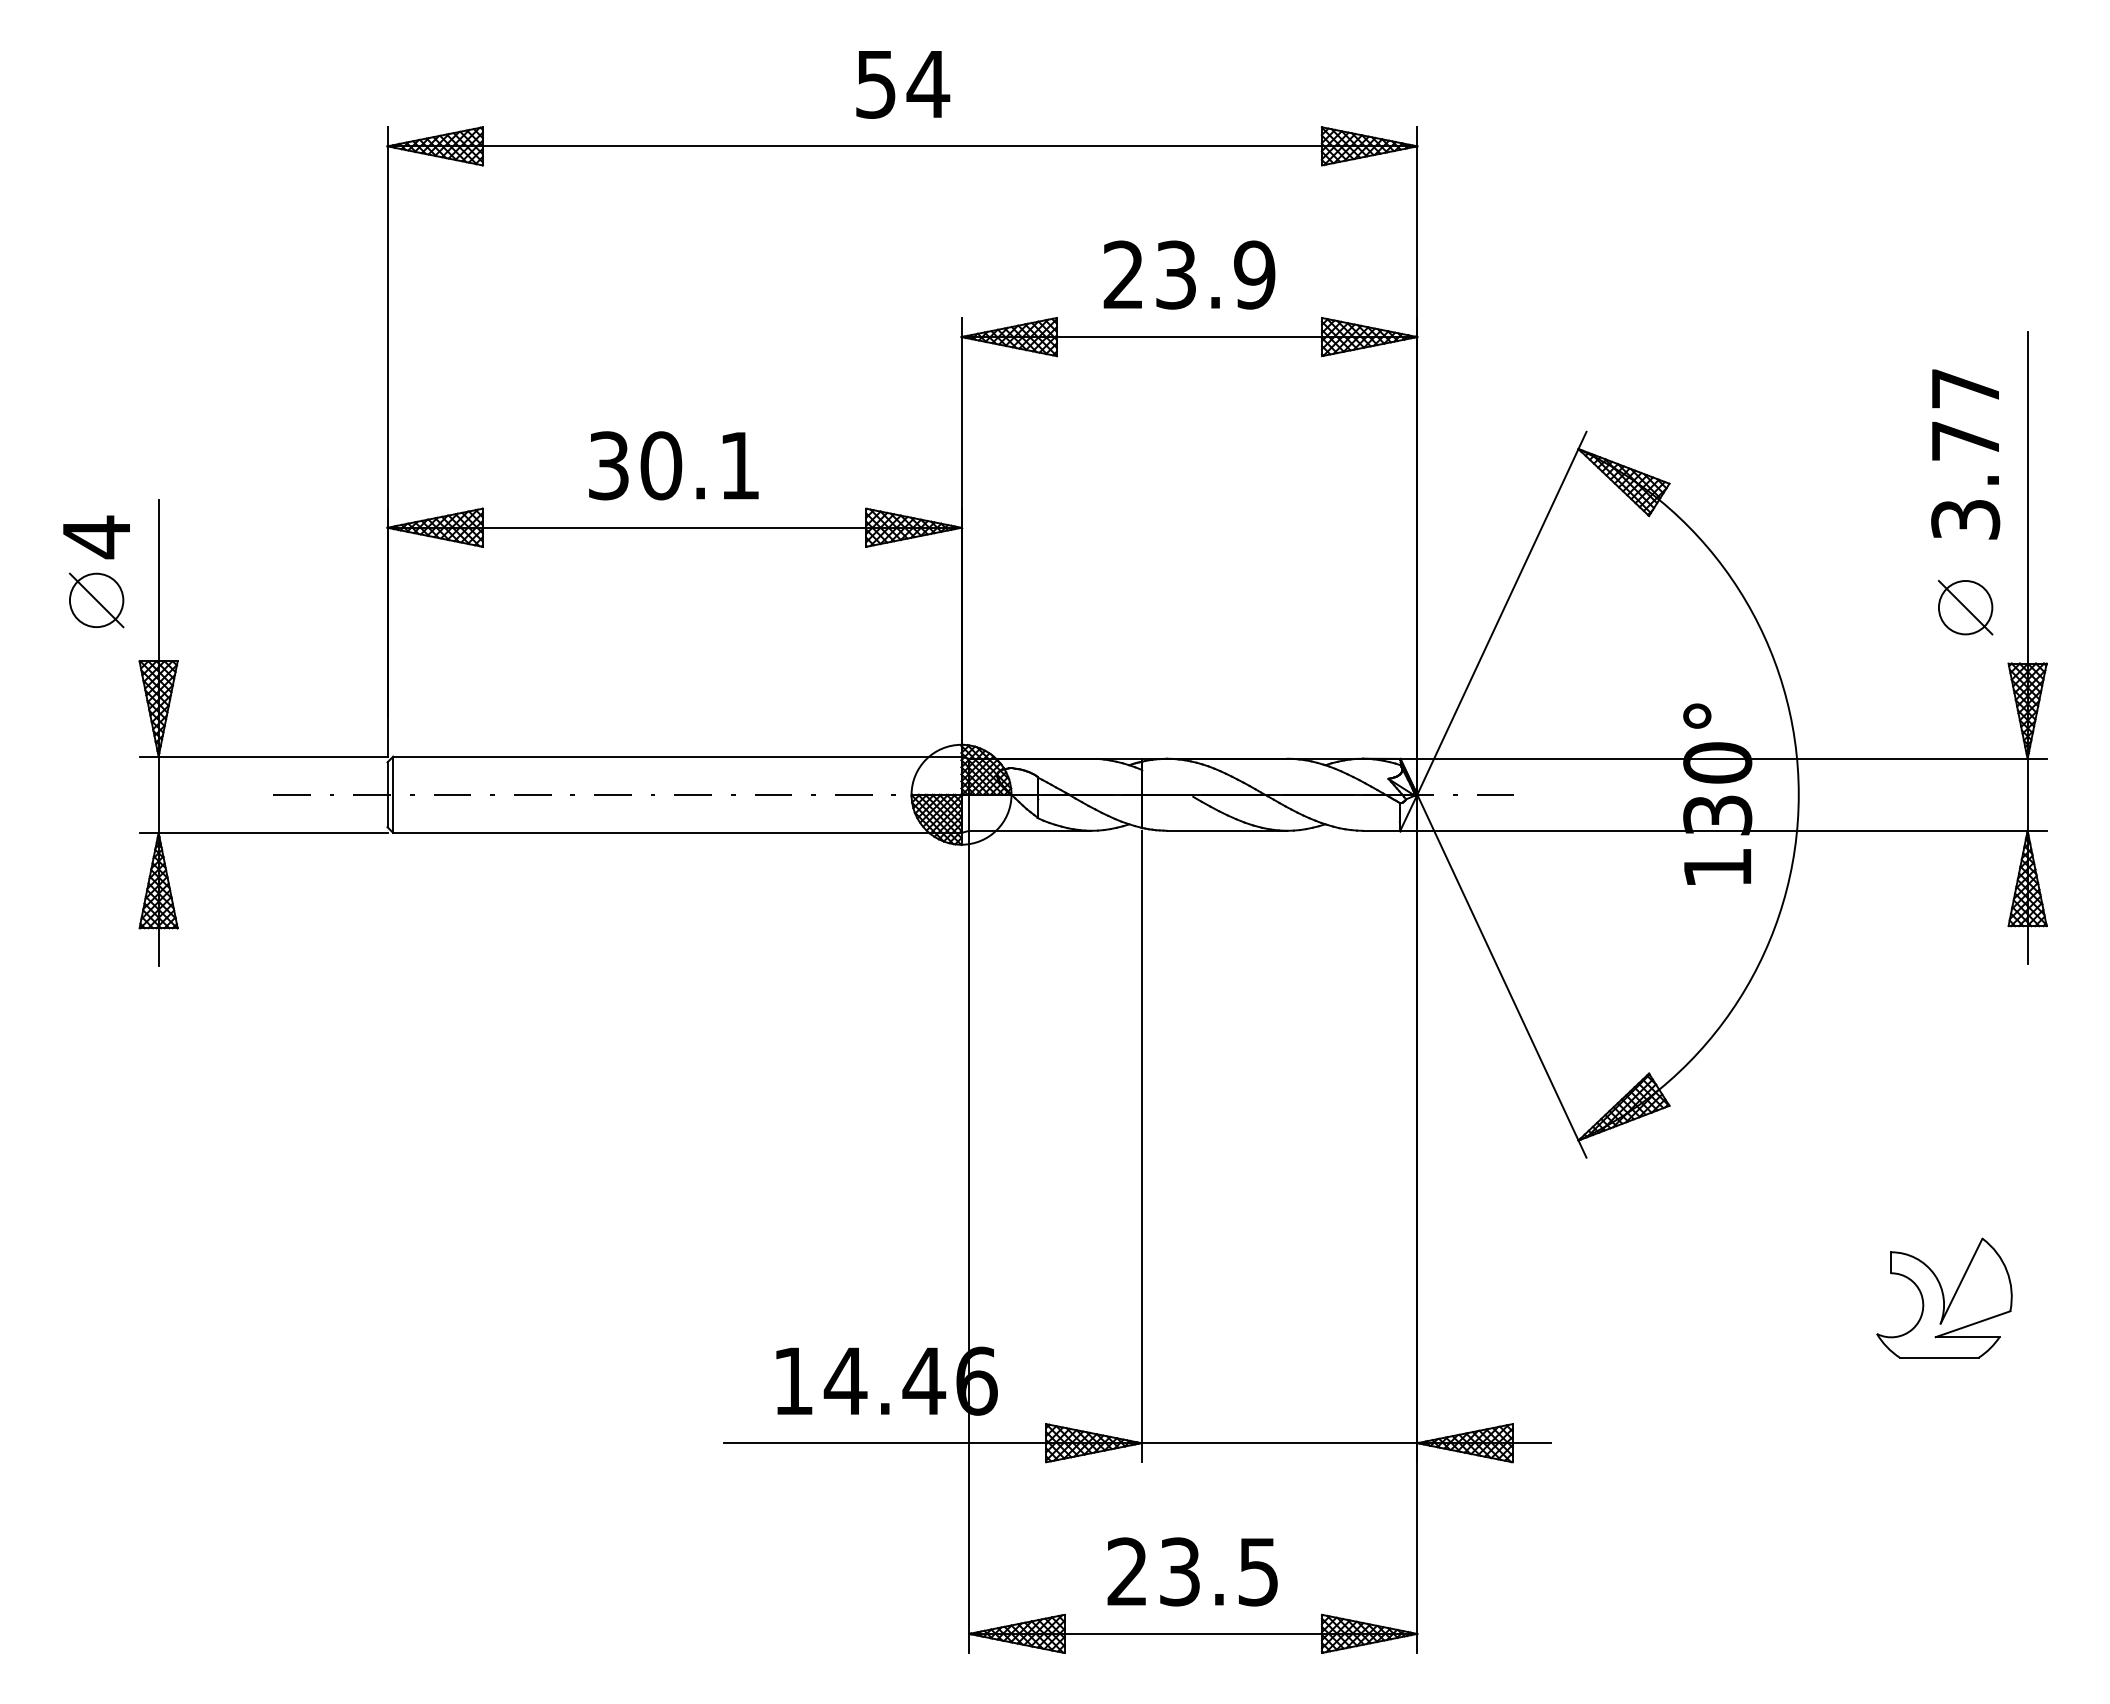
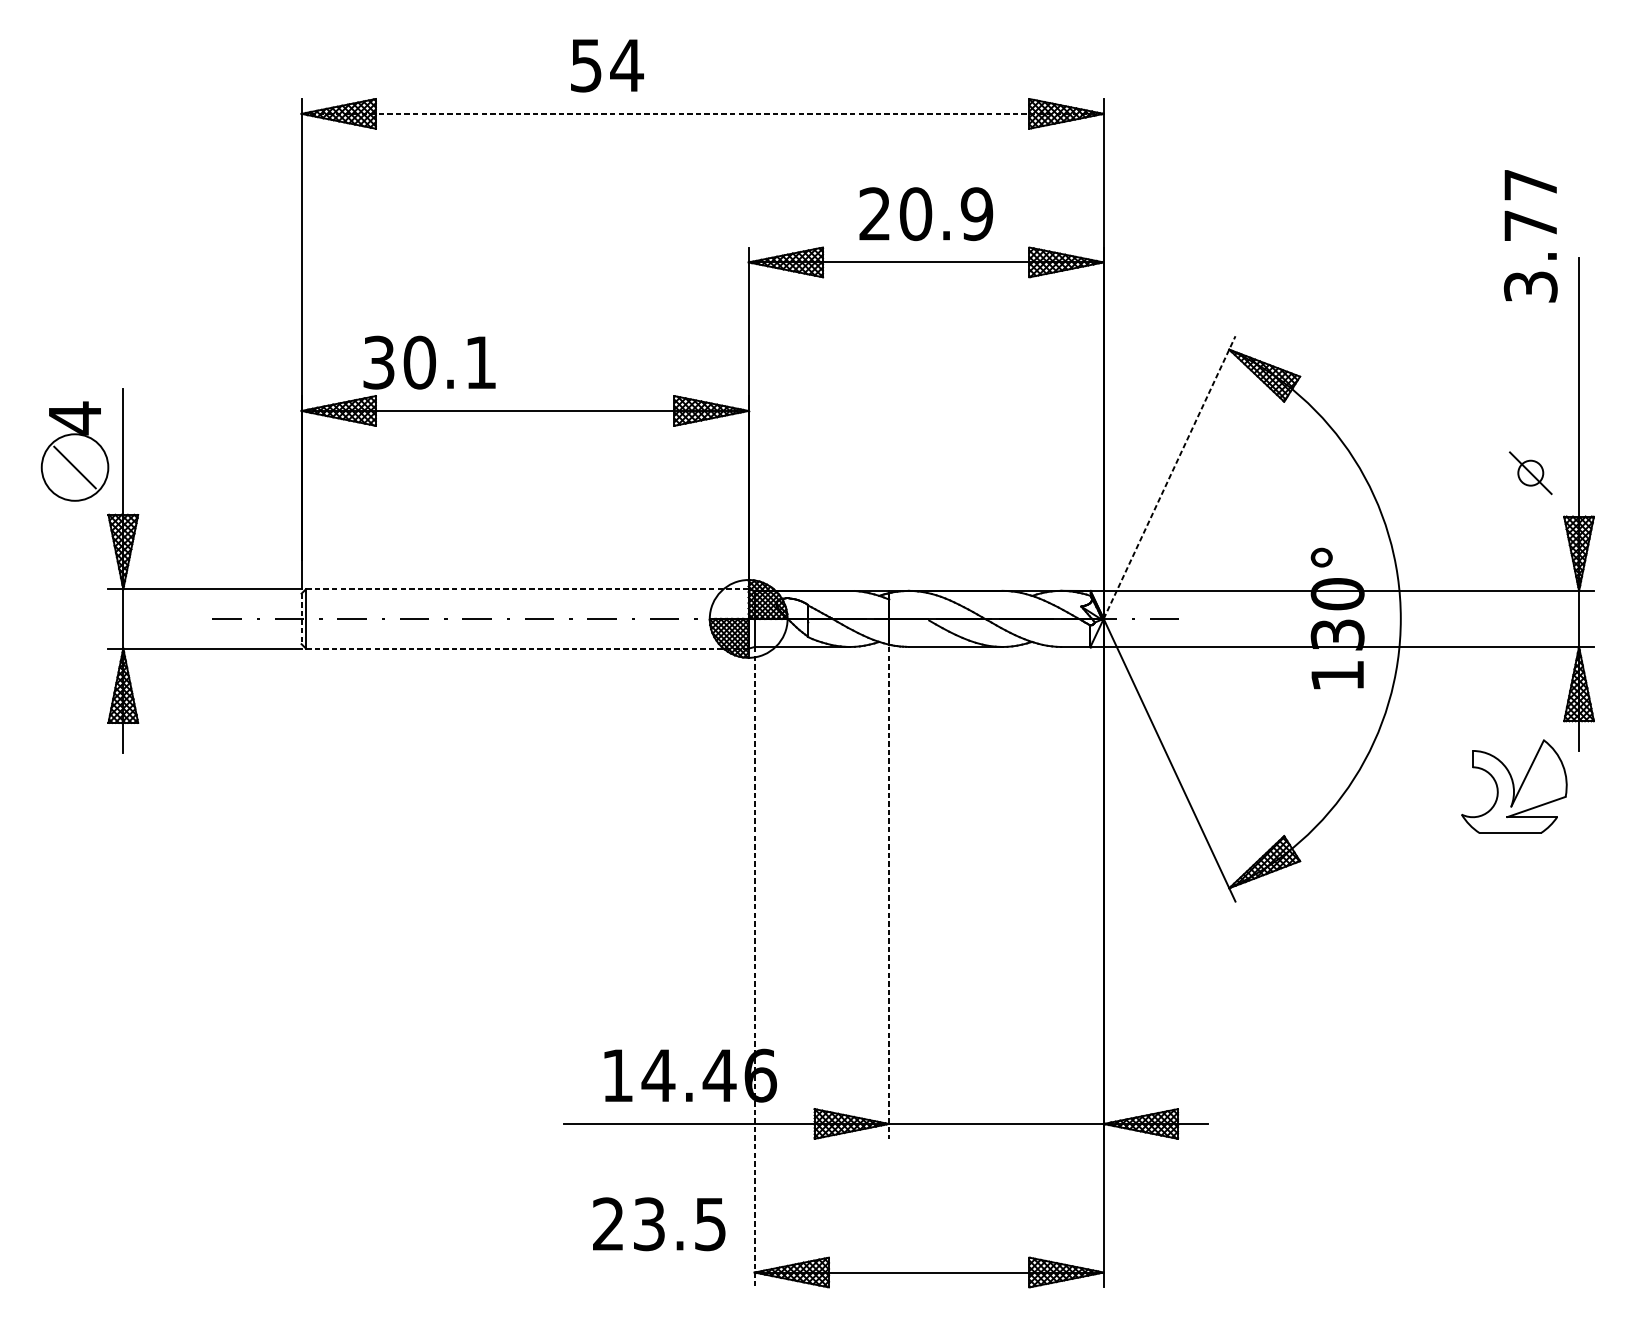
text: (903, 84) -> (607, 65), moved
line: (902, 146) -> (702, 113), solid -> dashed
text: (1176, 274) -> (916, 213), 23.9 -> 20.9
text: (1965, 454) -> (1530, 236), moved
text: (673, 465) -> (429, 362), moved
circle: (96, 600) -> (74, 467), size x1.6
circle: (1965, 607) -> (1530, 473), size x0.6
line: (1502, 612) -> (1170, 476), solid -> dashed
line: (676, 756) -> (526, 589), solid -> dashed
line: (387, 795) -> (301, 619), solid -> dashed
line: (677, 832) -> (527, 648), solid -> dashed
line: (1141, 1146) -> (888, 892), solid -> dashed
line: (969, 1242) -> (754, 967), solid -> dashed
part: (1944, 1297) -> (1514, 786), moved
text: (1192, 1571) -> (659, 1223), moved

